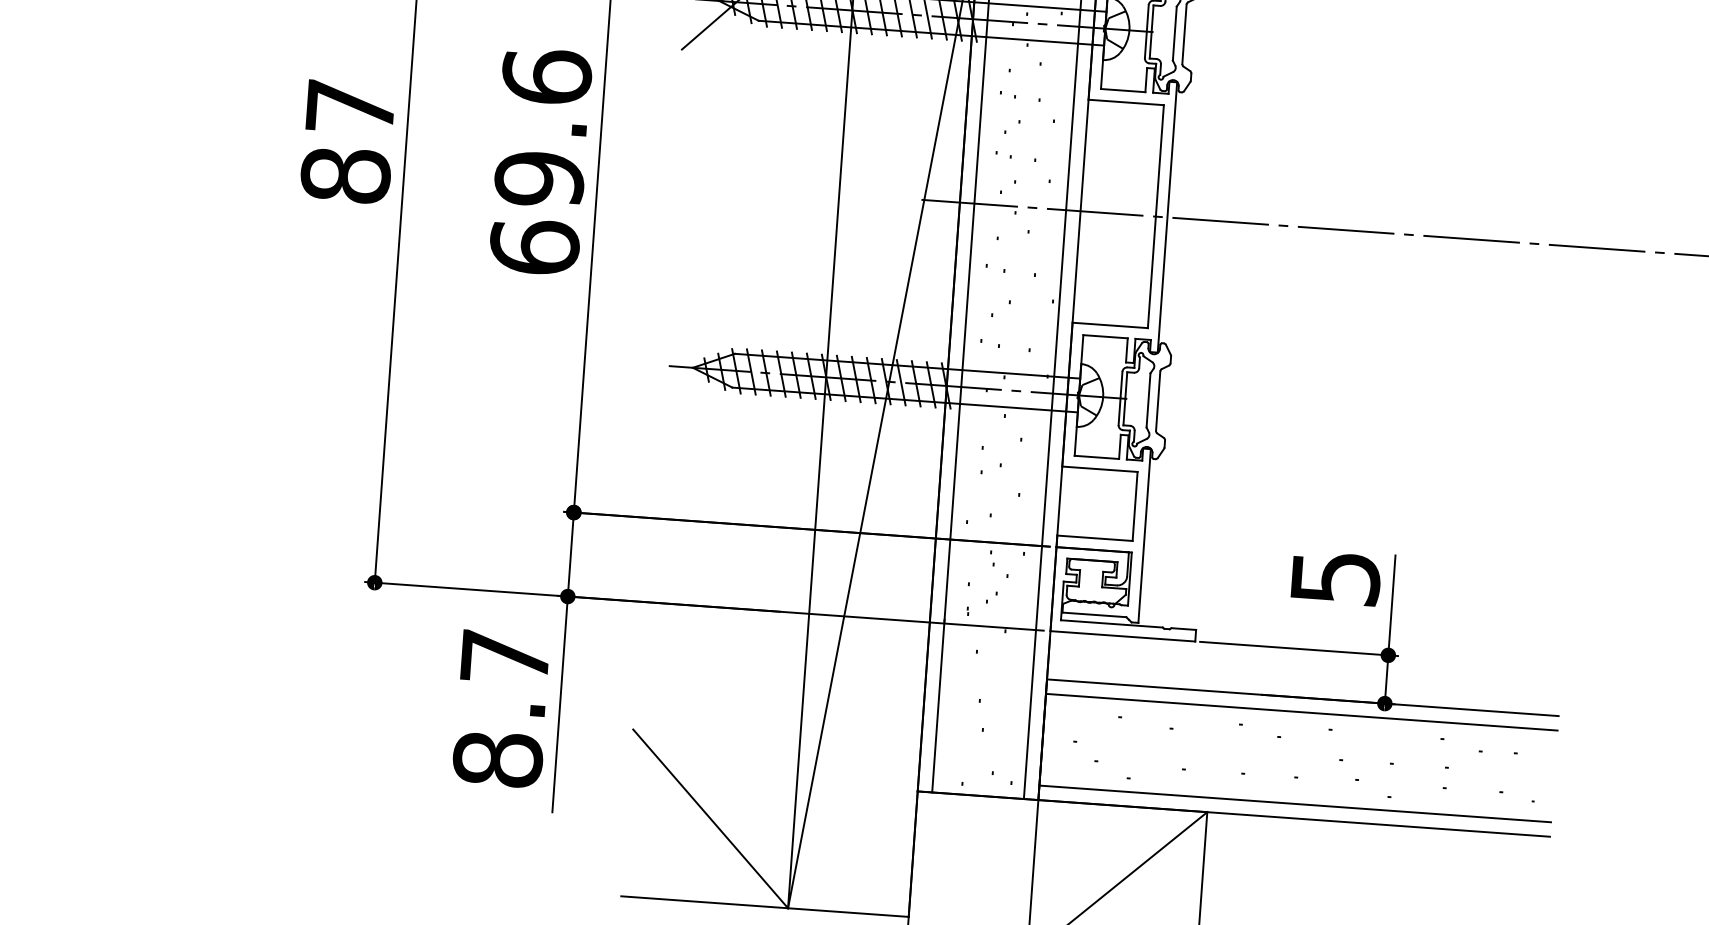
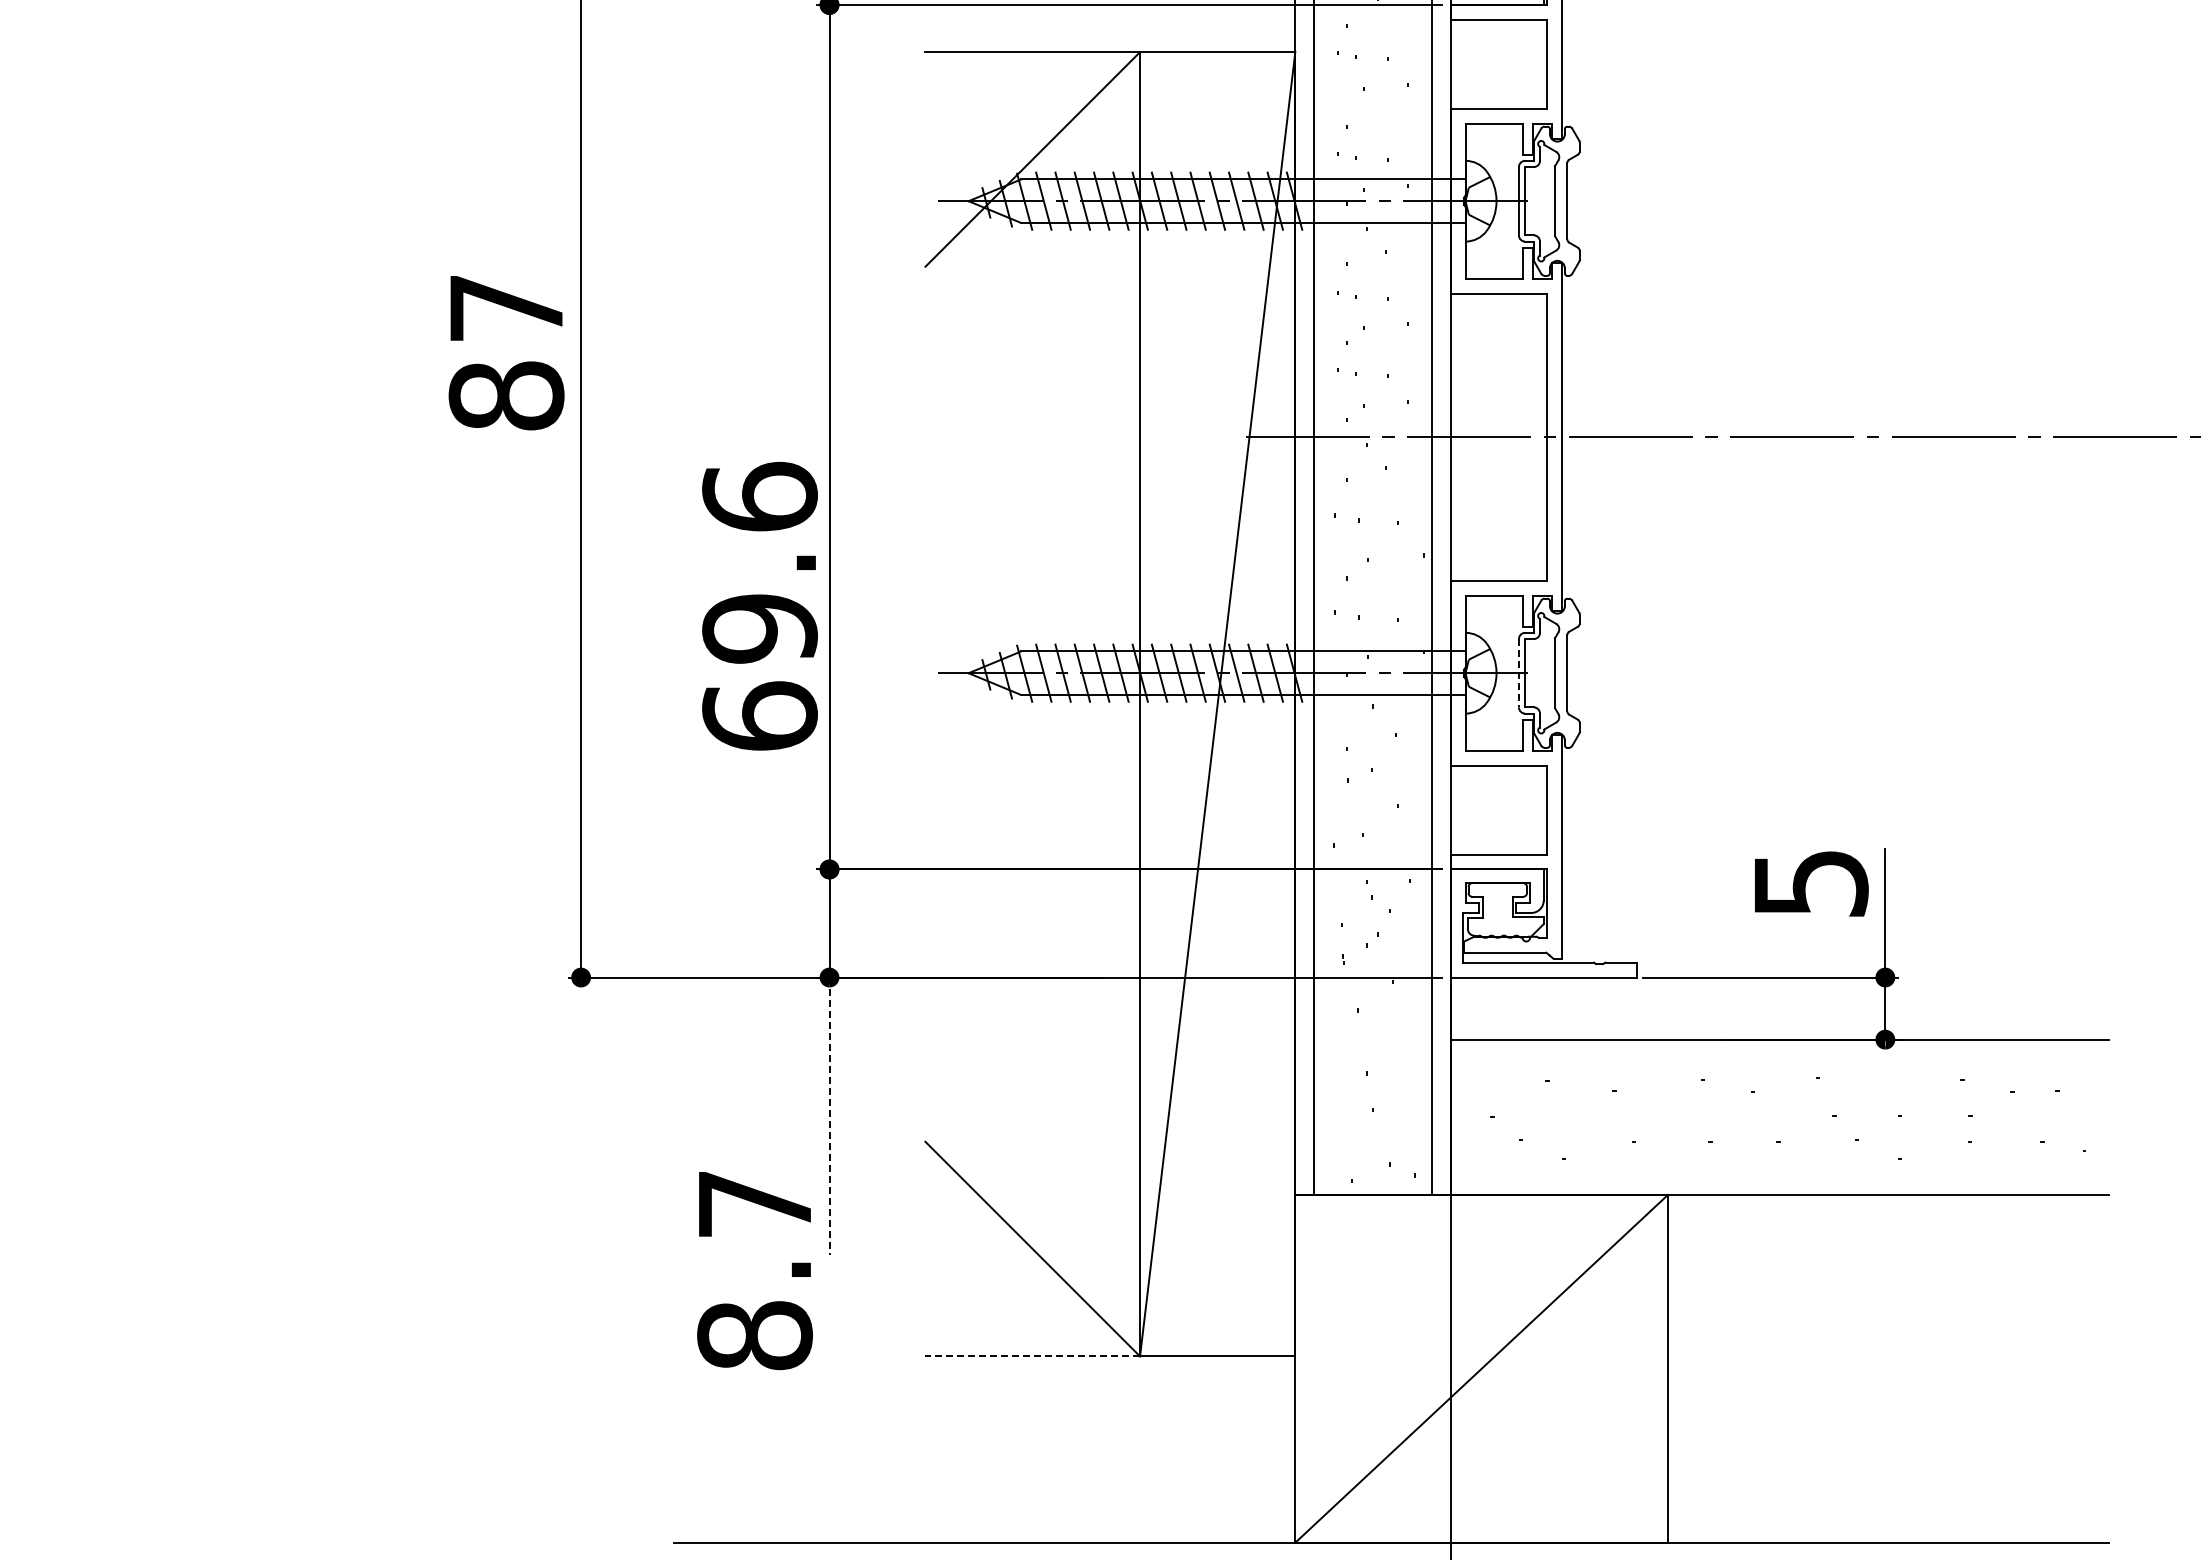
text: (348, 142) -> (506, 353), moved
text: (540, 161) -> (759, 606), moved
line: (1120, 398) -> (1518, 673), solid -> dashed
line: (560, 704) -> (829, 1116), solid -> dashed
text: (501, 709) -> (754, 1271), moved
line: (1301, 712) -> (1779, 1058), removed
line: (1295, 804) -> (1779, 1176), removed
line: (704, 902) -> (1032, 1356), solid -> dashed

